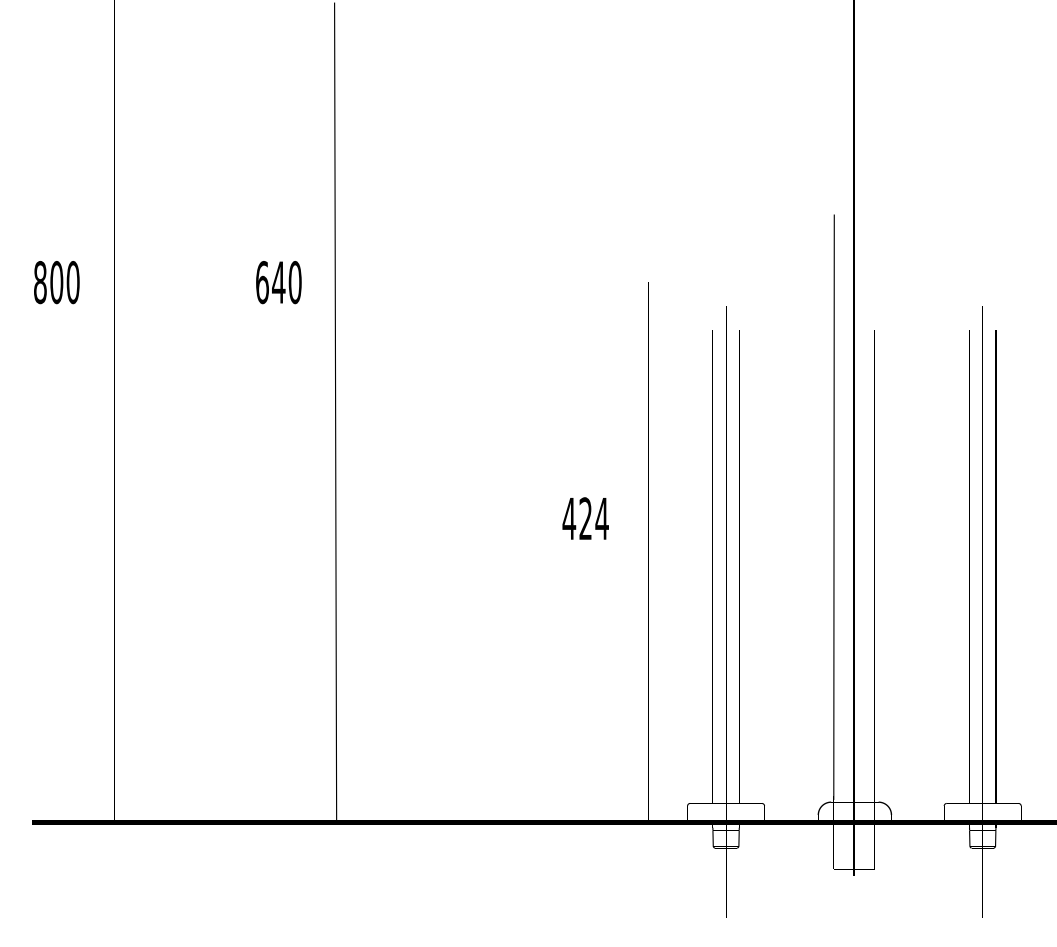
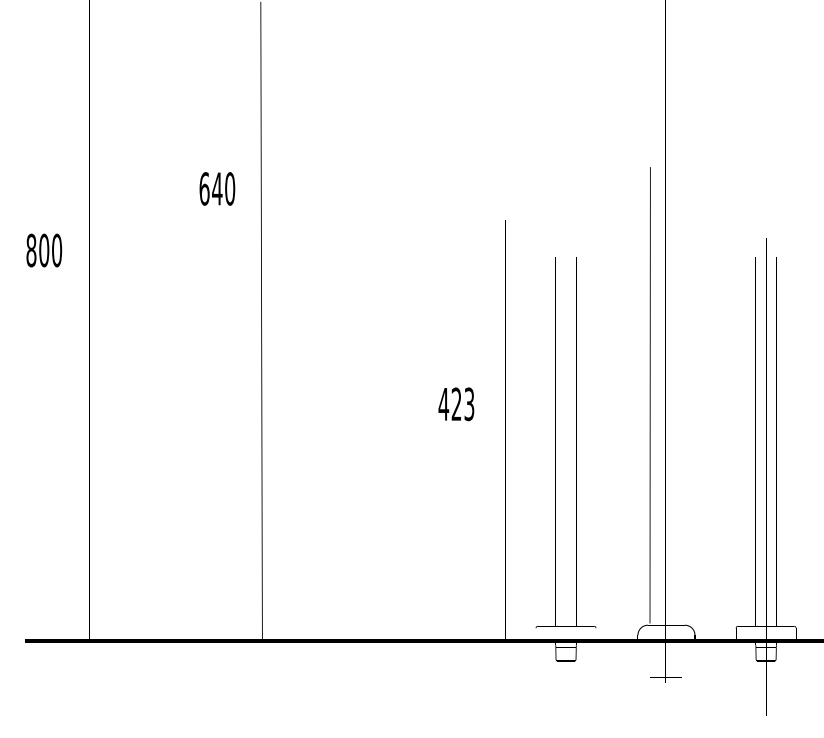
text: (56, 282) -> (44, 250), moved
text: (278, 282) -> (217, 188), moved
text: (601, 518) -> (468, 404), 424 -> 423

